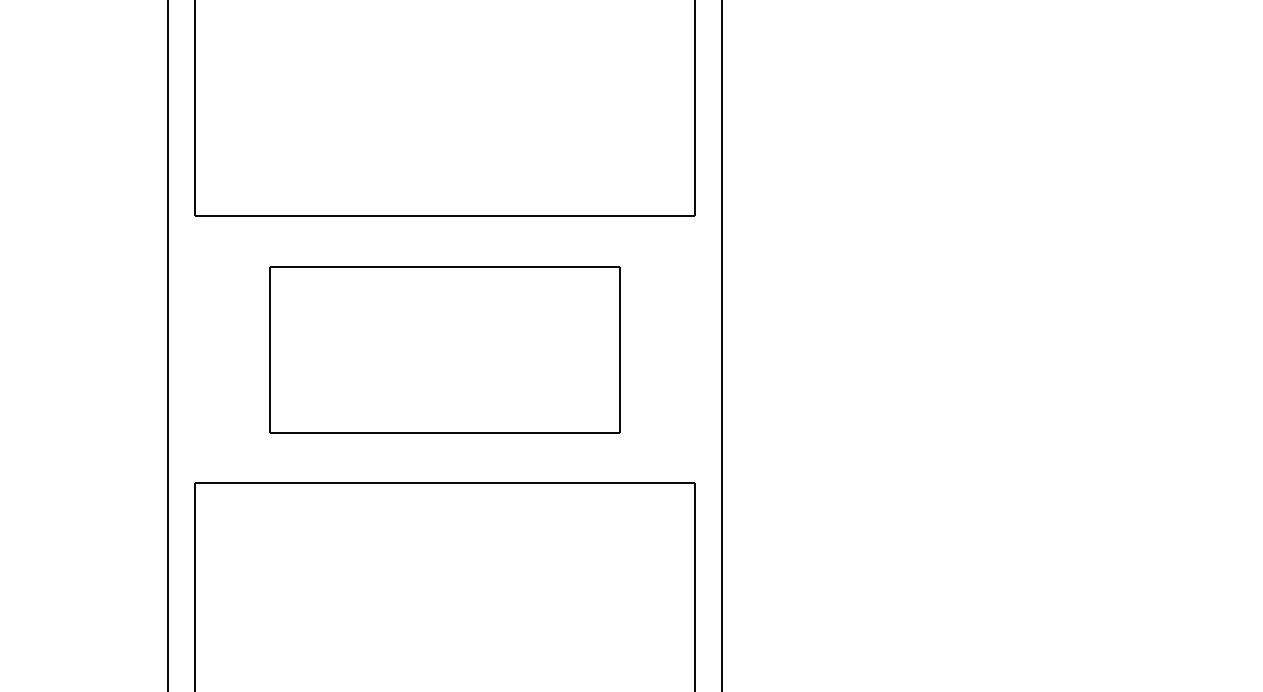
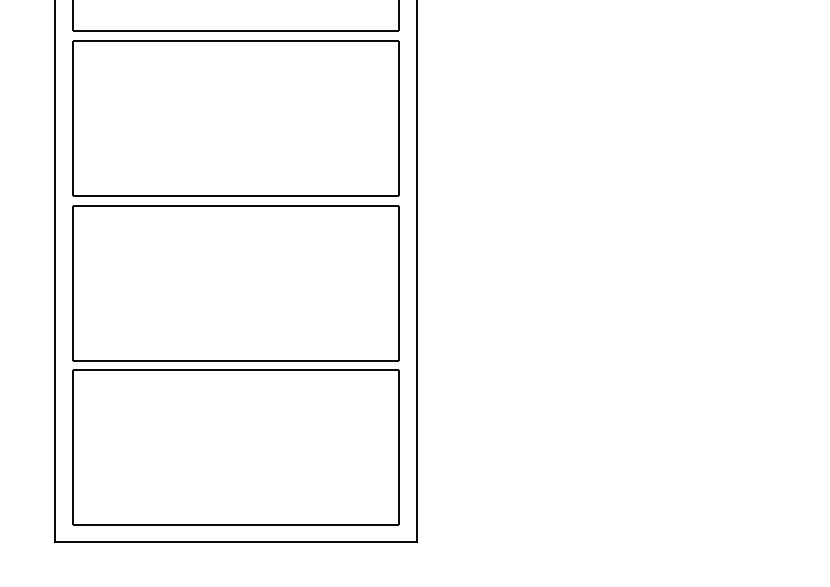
part: (443, 350) -> (235, 283), size x1.43

